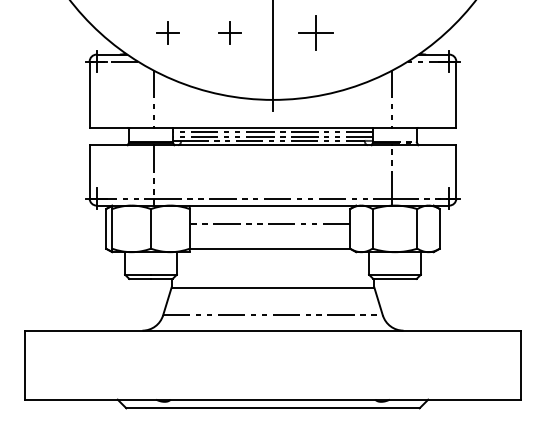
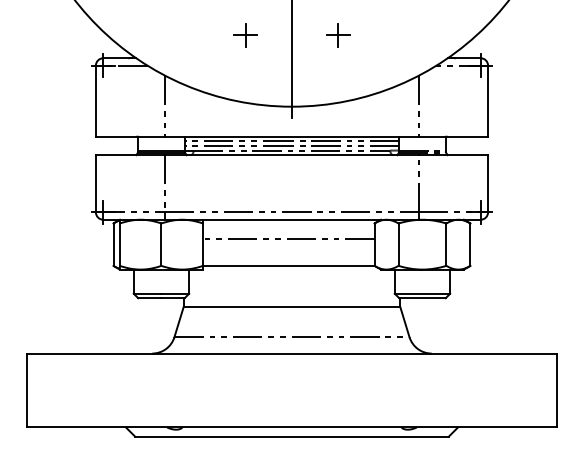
part: (167, 32) -> (179, 34), removed
part: (315, 32) -> (337, 34), size x0.62

